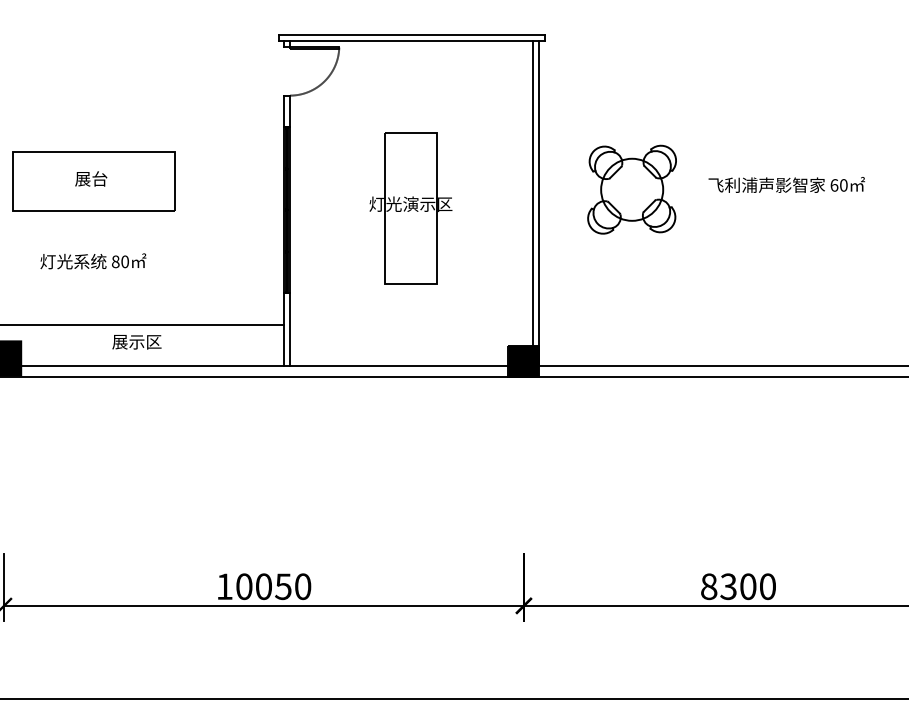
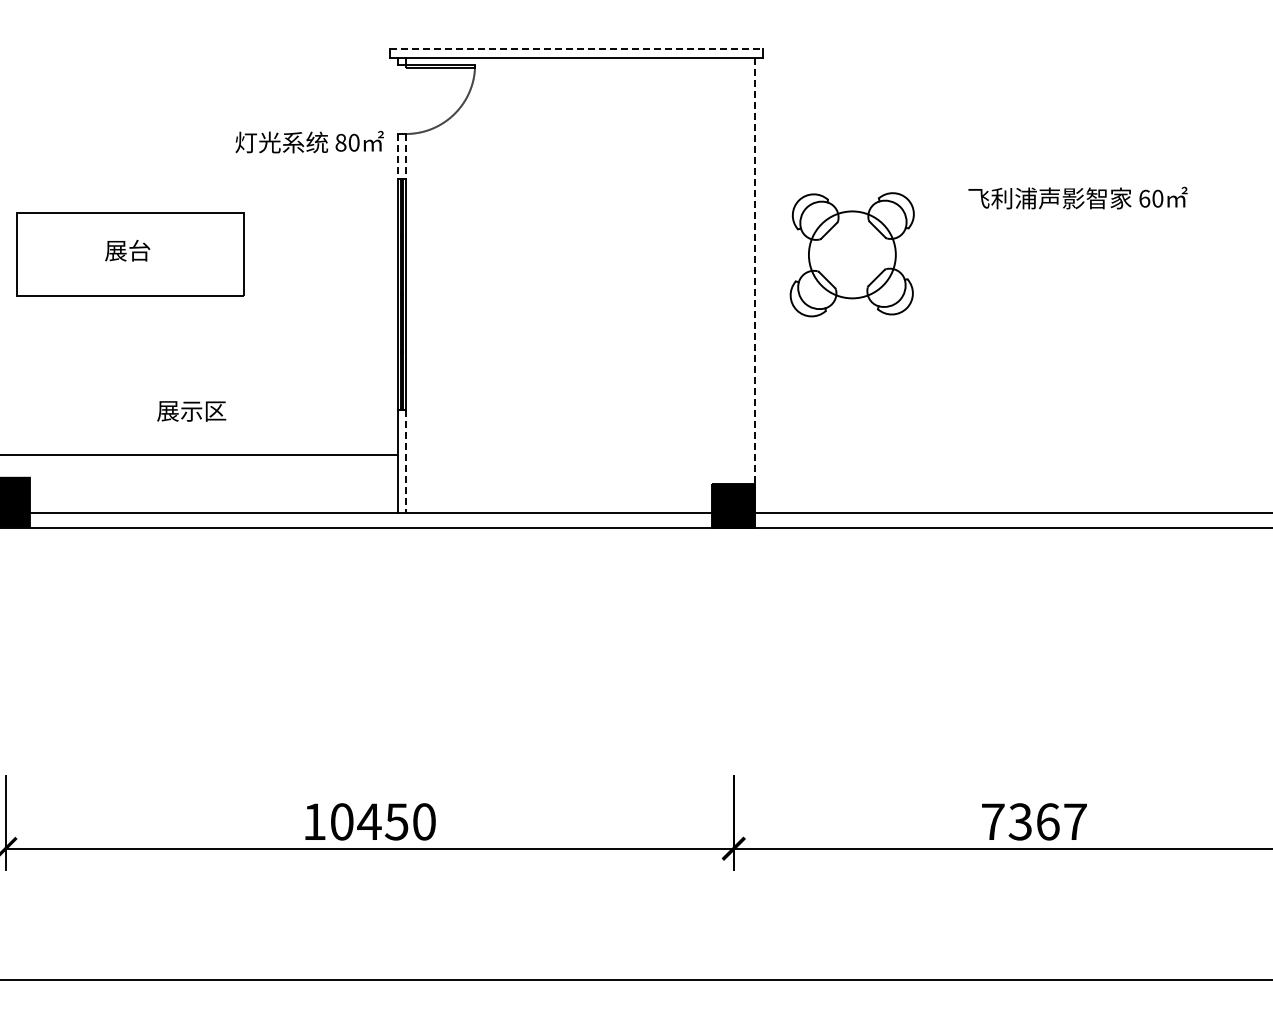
line: (412, 35) -> (577, 49), solid -> dashed
line: (283, 111) -> (397, 156), solid -> dashed
line: (290, 111) -> (406, 156), solid -> dashed
text: (786, 184) -> (1077, 197), moved
part: (631, 189) -> (851, 254), moved
line: (533, 193) -> (746, 271), removed
line: (539, 203) -> (755, 285), solid -> dashed
part: (410, 208) -> (575, 291), removed
text: (93, 260) -> (309, 141), moved
line: (290, 330) -> (406, 462), solid -> dashed
text: (136, 342) -> (191, 411), moved
text: (263, 586) -> (369, 821), 10050 -> 10450
text: (737, 586) -> (1033, 821), 8300 -> 7367

